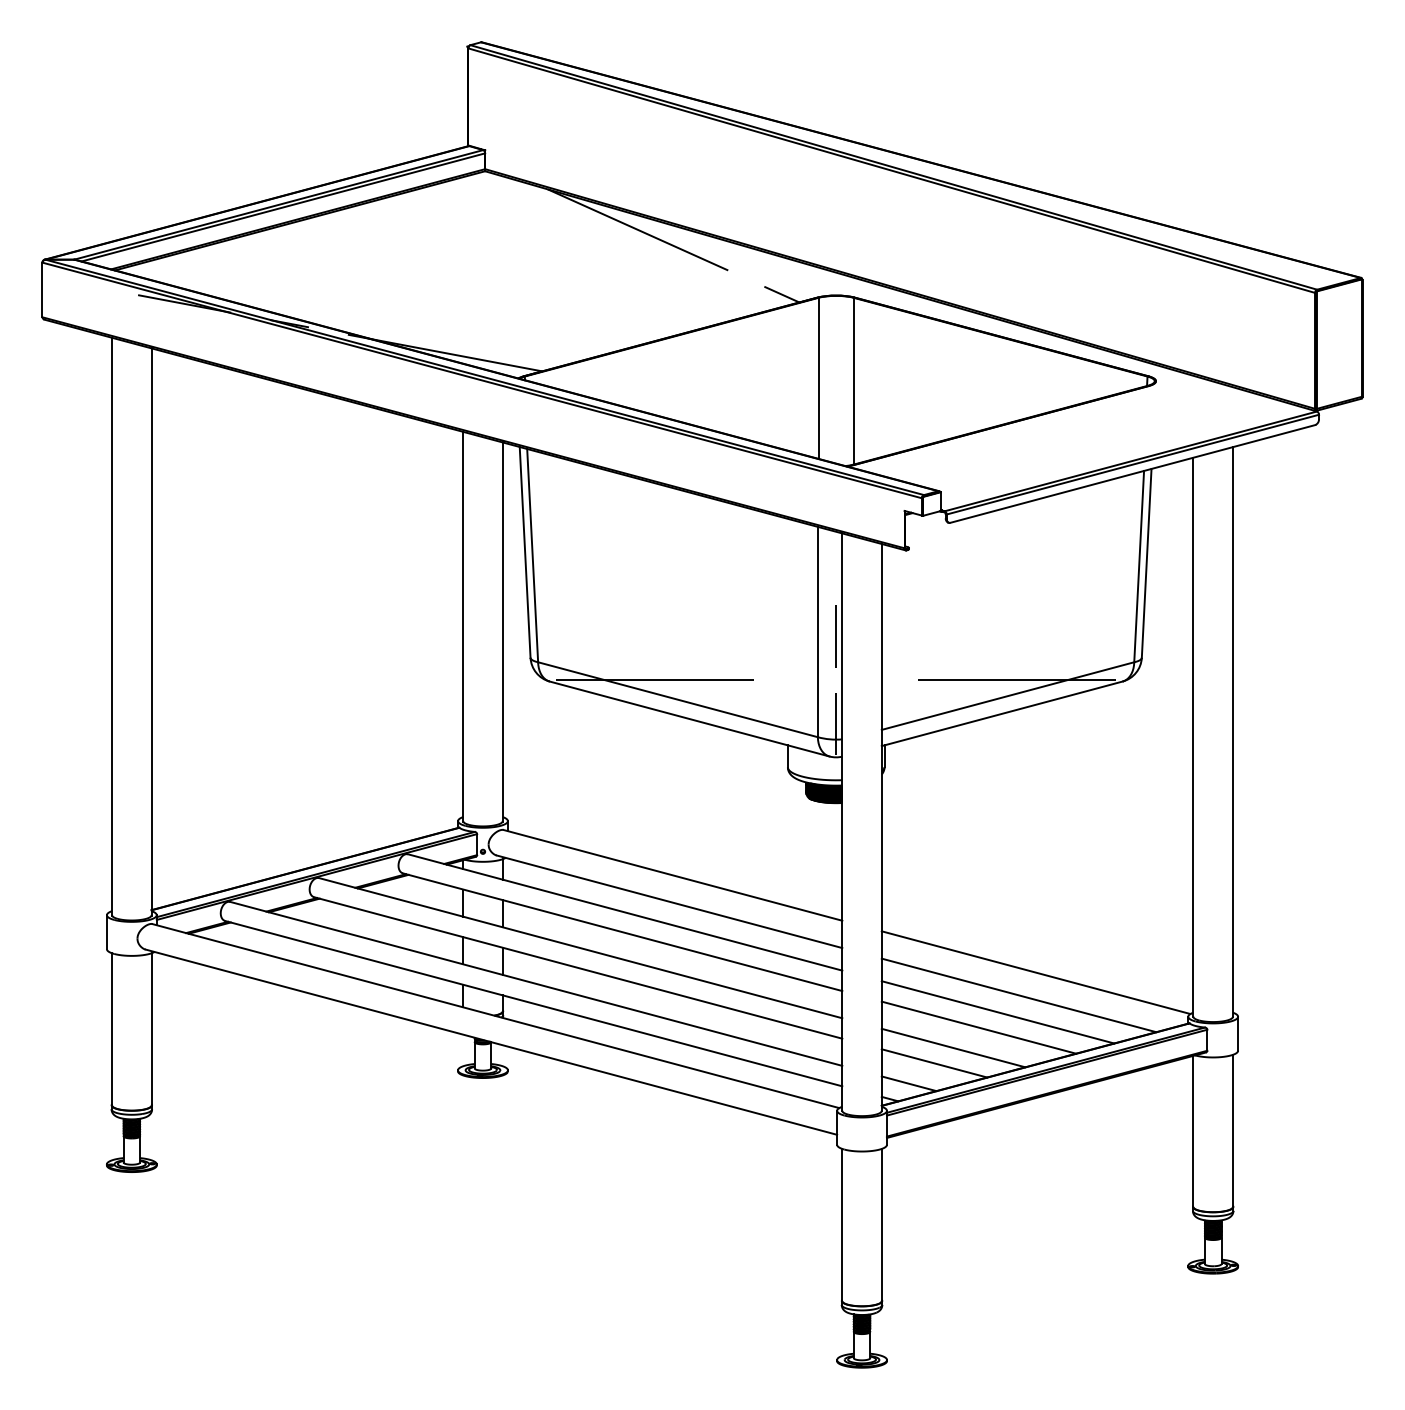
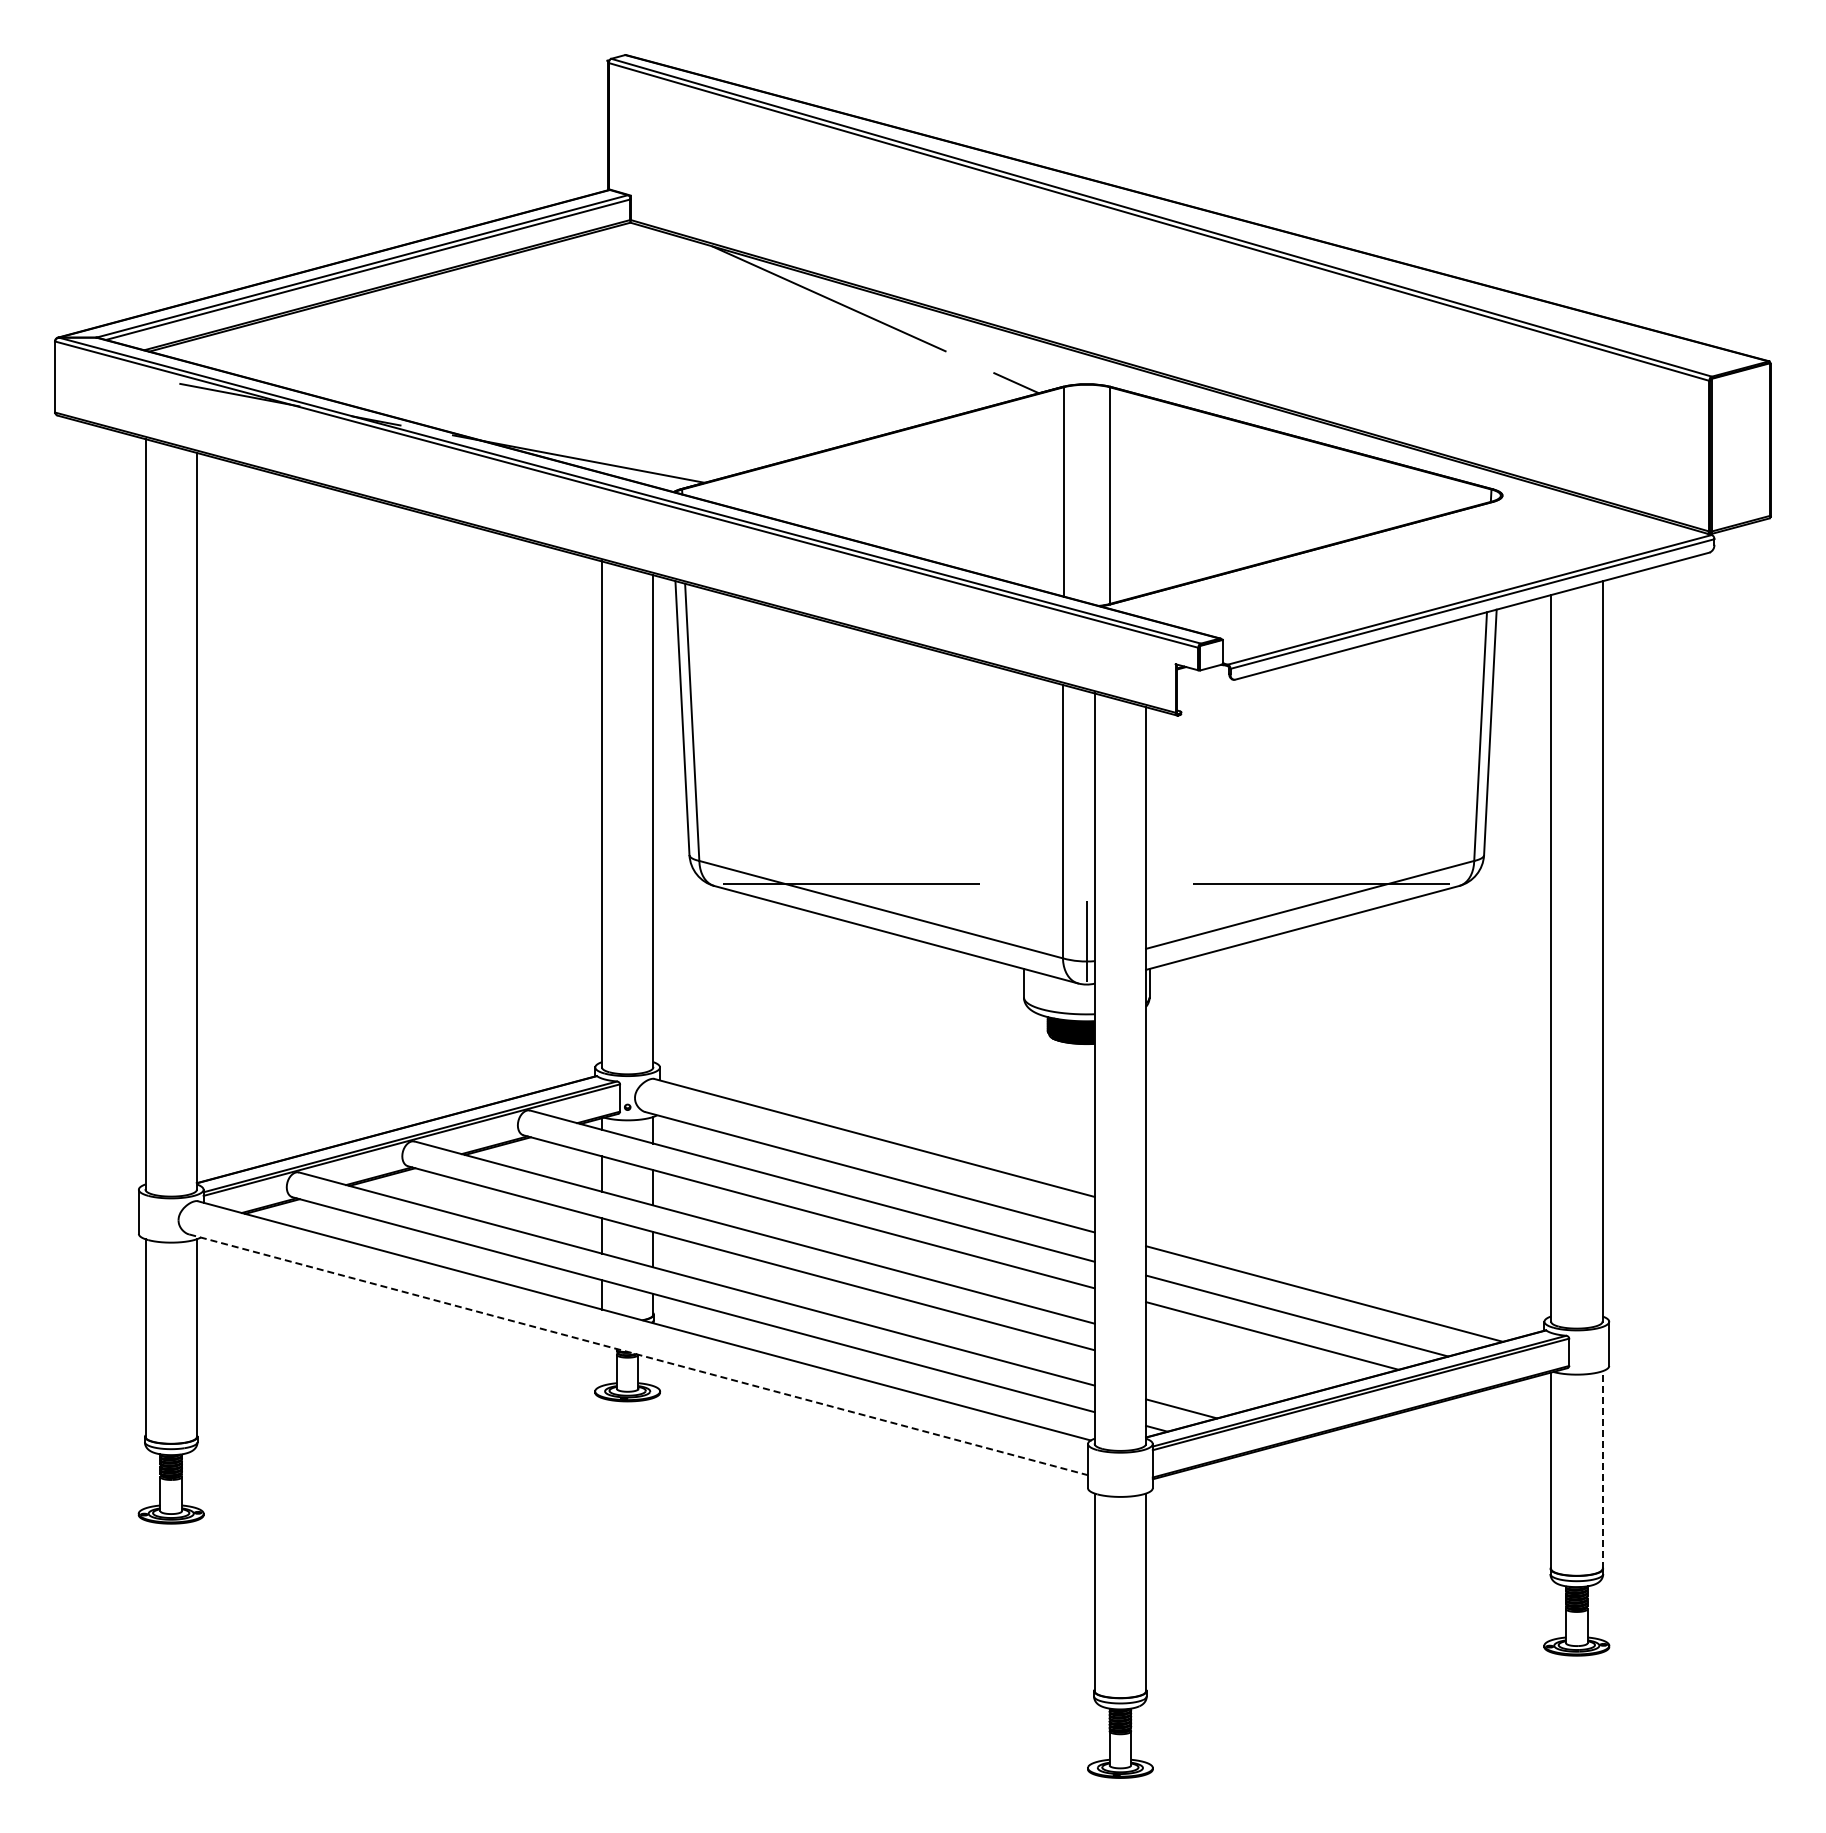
line: (835, 636) -> (1086, 827), removed
line: (1035, 972) -> (1346, 1264), removed
line: (492, 1041) -> (639, 1354), solid -> dashed
line: (953, 1048) -> (1239, 1362), removed
line: (934, 1063) -> (1214, 1382), removed
line: (1232, 1131) -> (1602, 1470), solid -> dashed

